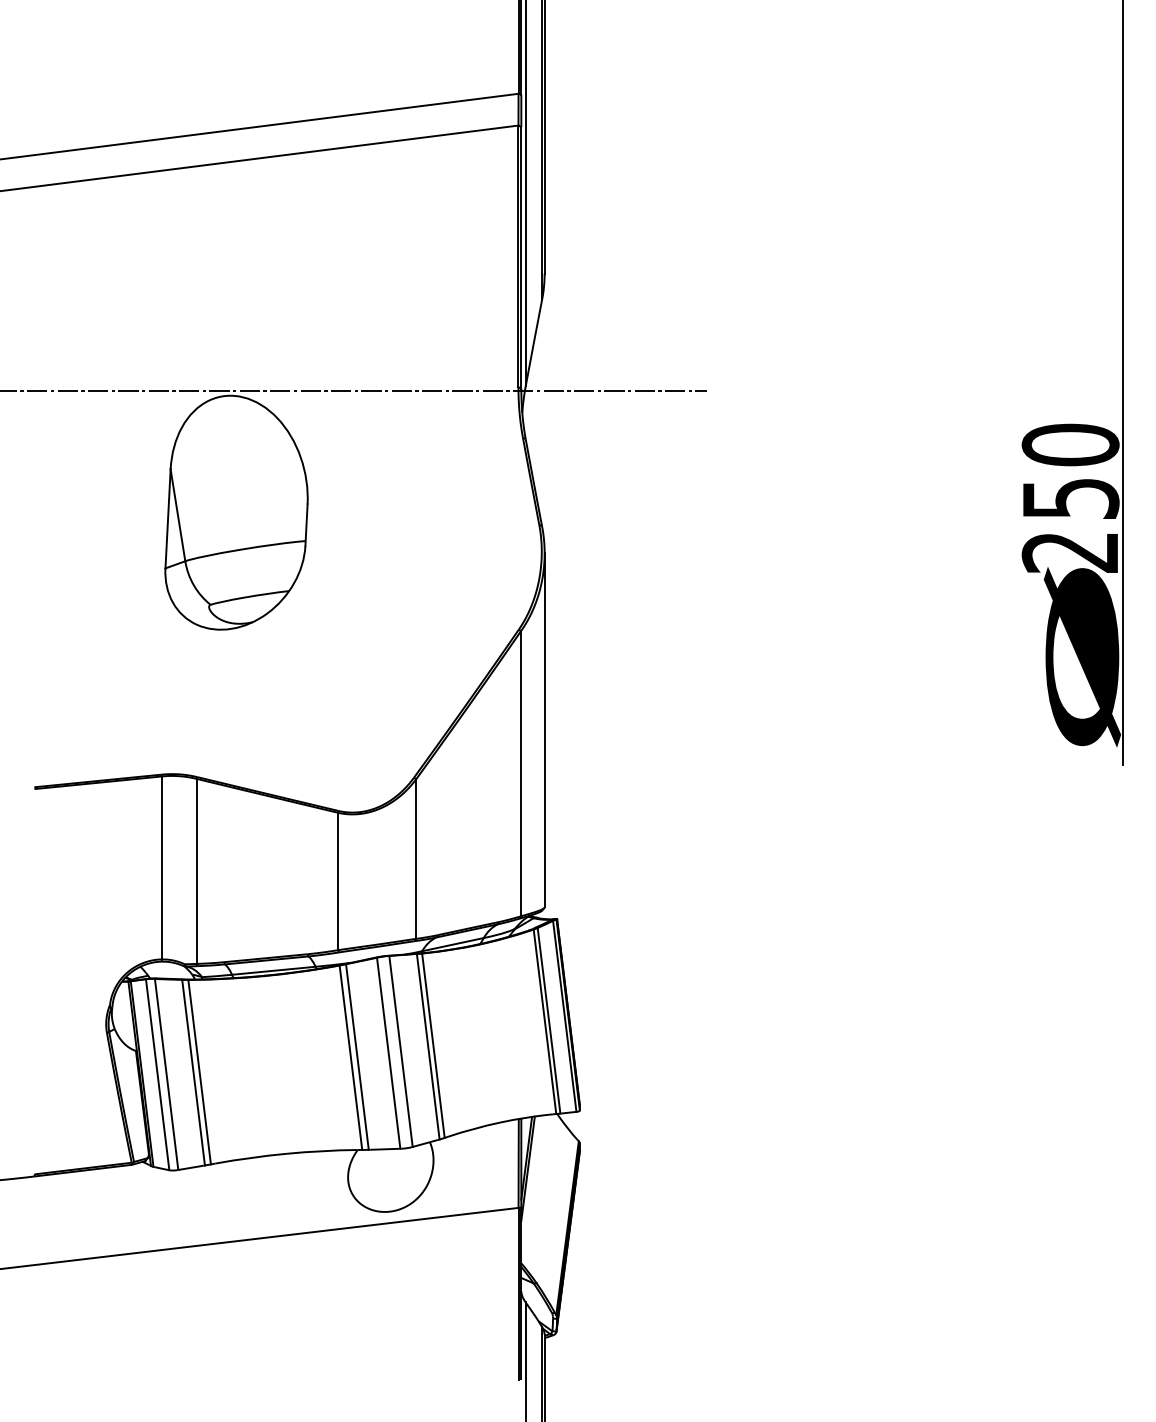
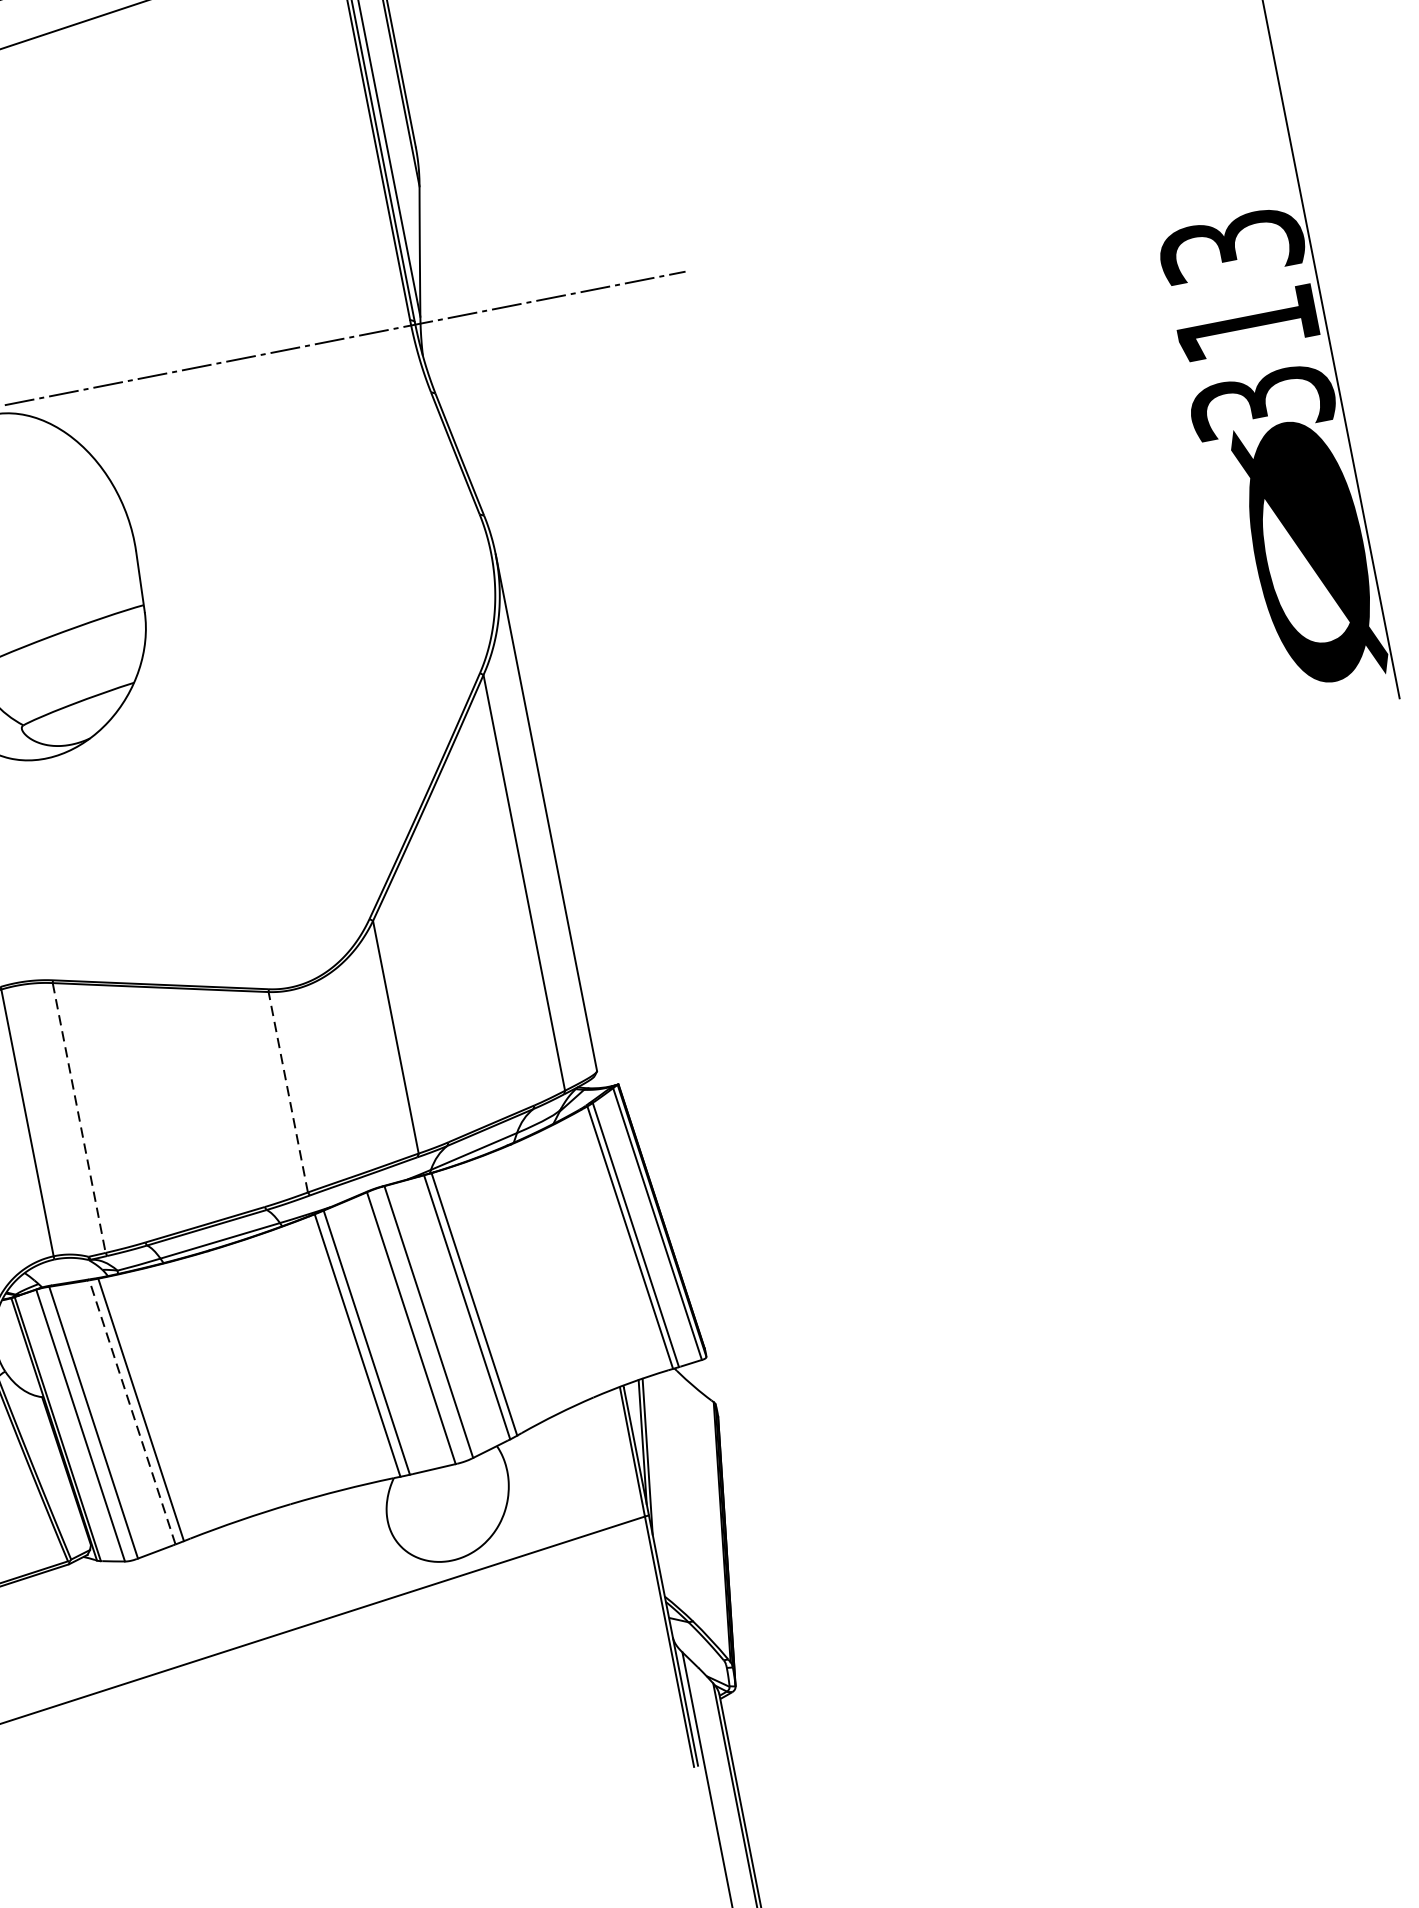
text: (1070, 497) -> (1246, 322), 250 -> 313
line: (196, 871) -> (79, 1118), solid -> dashed
line: (337, 881) -> (287, 1092), solid -> dashed
line: (193, 1072) -> (132, 1412), solid -> dashed

